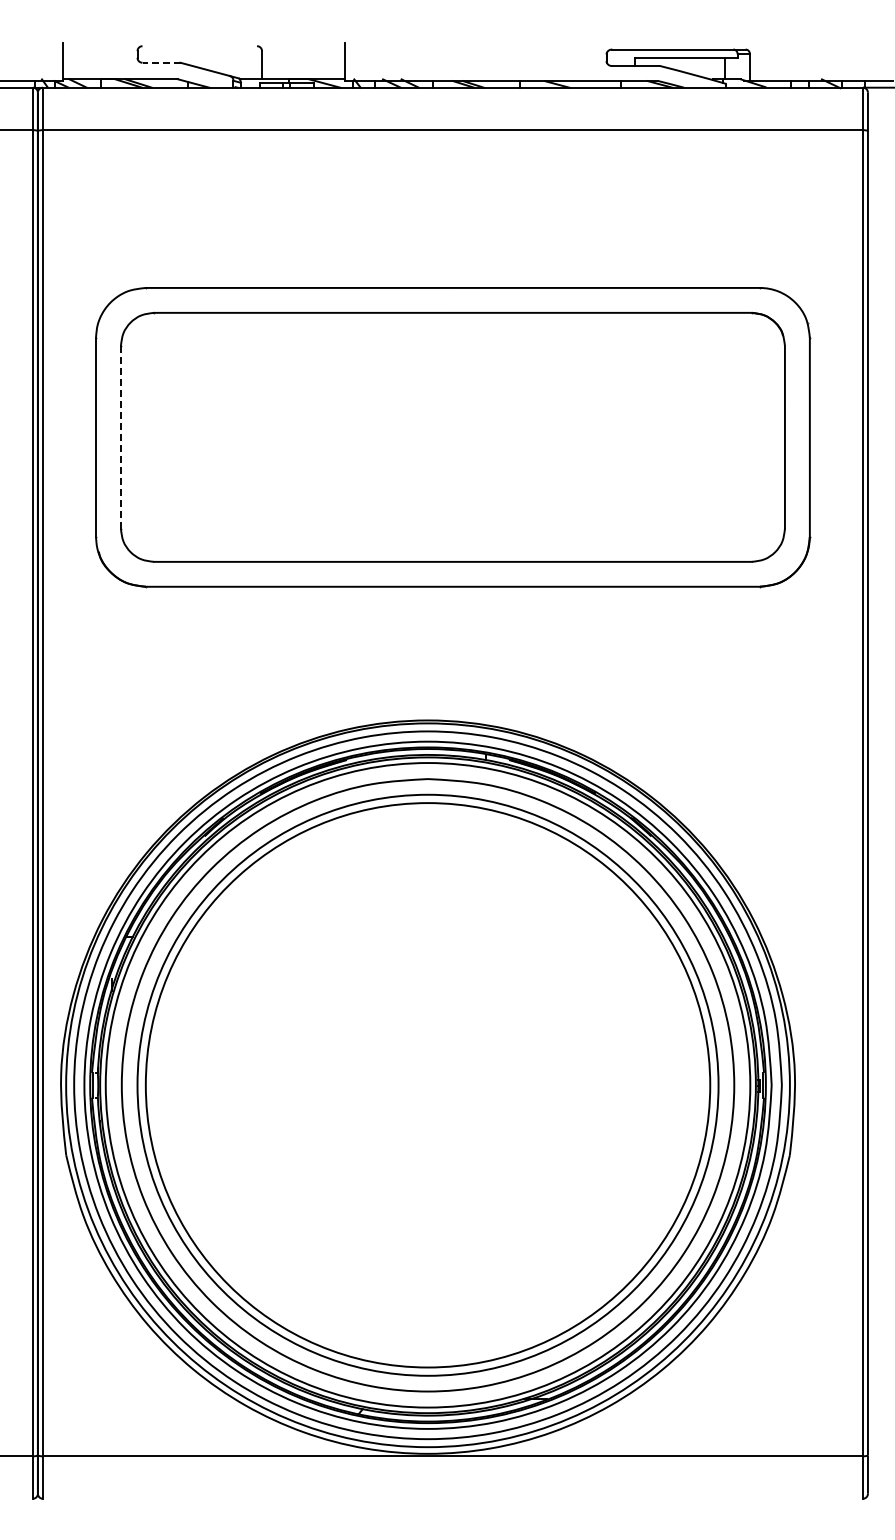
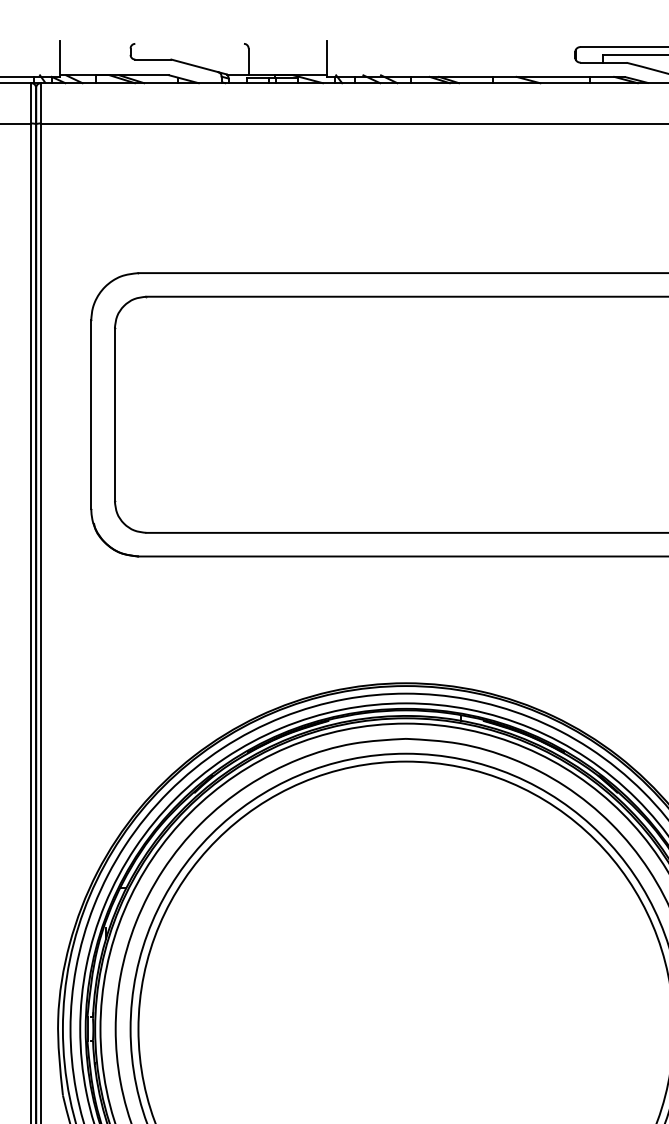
line: (161, 62) -> (153, 59), dashed -> solid
line: (120, 436) -> (114, 413), dashed -> solid

